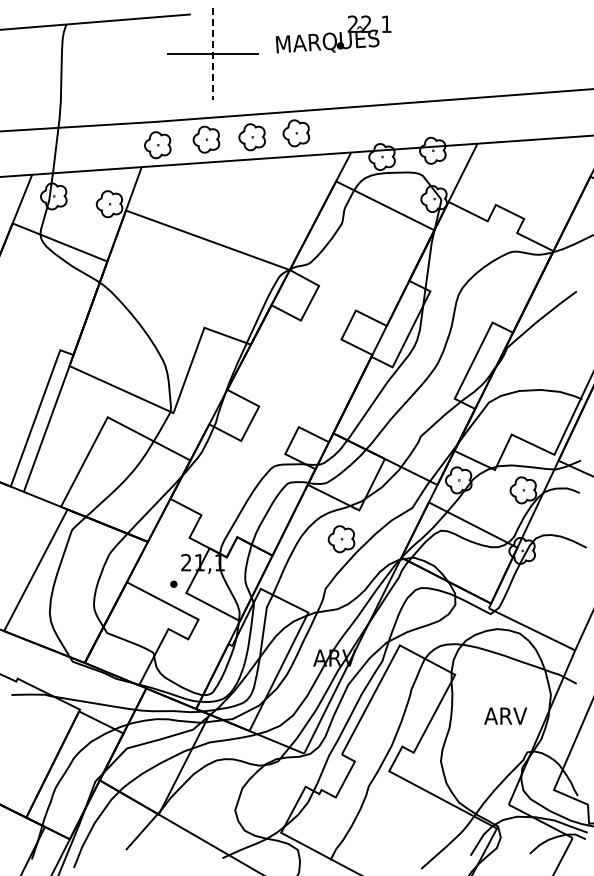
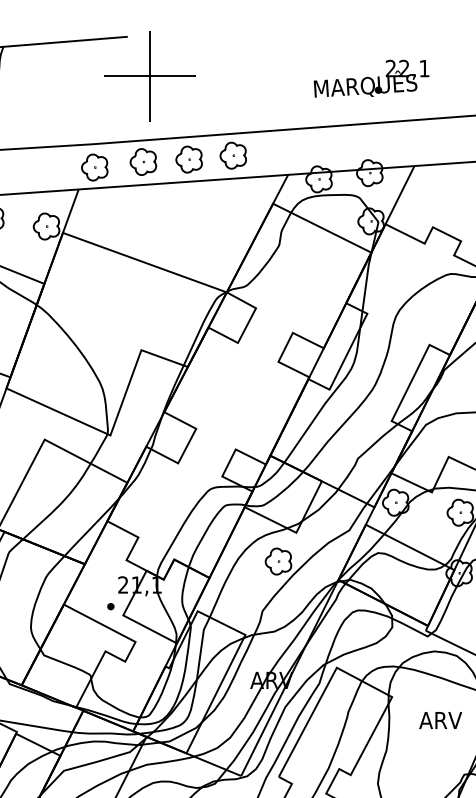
part: (333, 34) -> (371, 78), moved
line: (213, 53) -> (150, 75), dashed -> solid
text: (505, 715) -> (440, 719), moved

